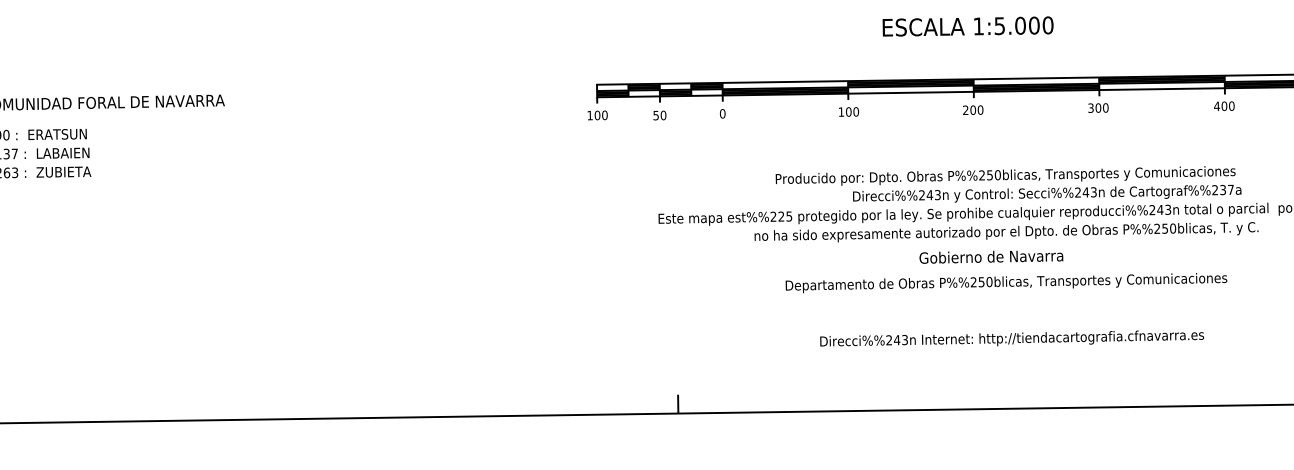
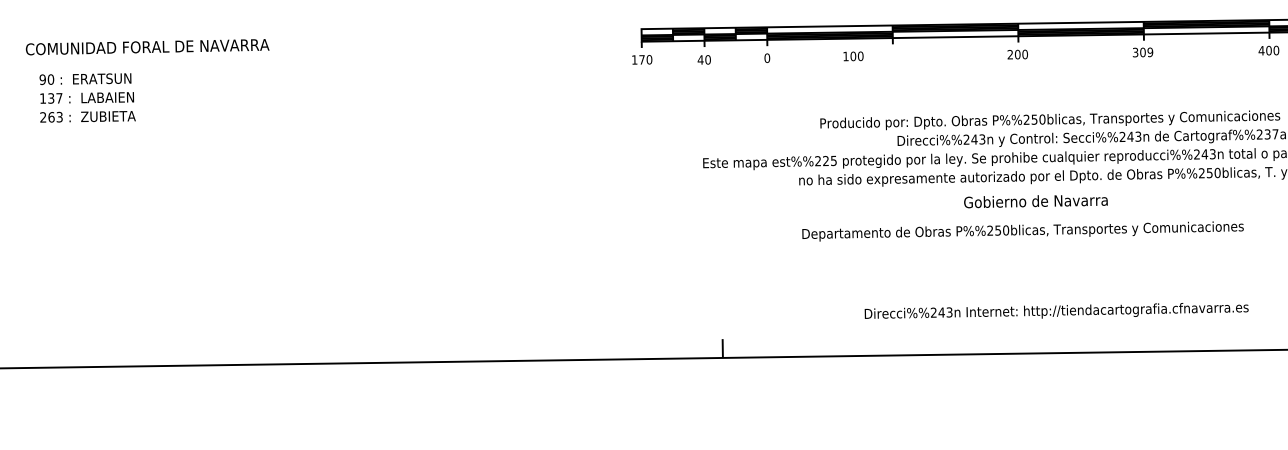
text: (1105, 107) -> (1150, 51), 300 -> 309
text: (848, 111) -> (853, 55), moved
text: (597, 115) -> (642, 59), 100 -> 170
text: (656, 115) -> (701, 59), 50 -> 40
text: (1006, 283) -> (1023, 231), moved
text: (1012, 338) -> (1057, 310), moved

